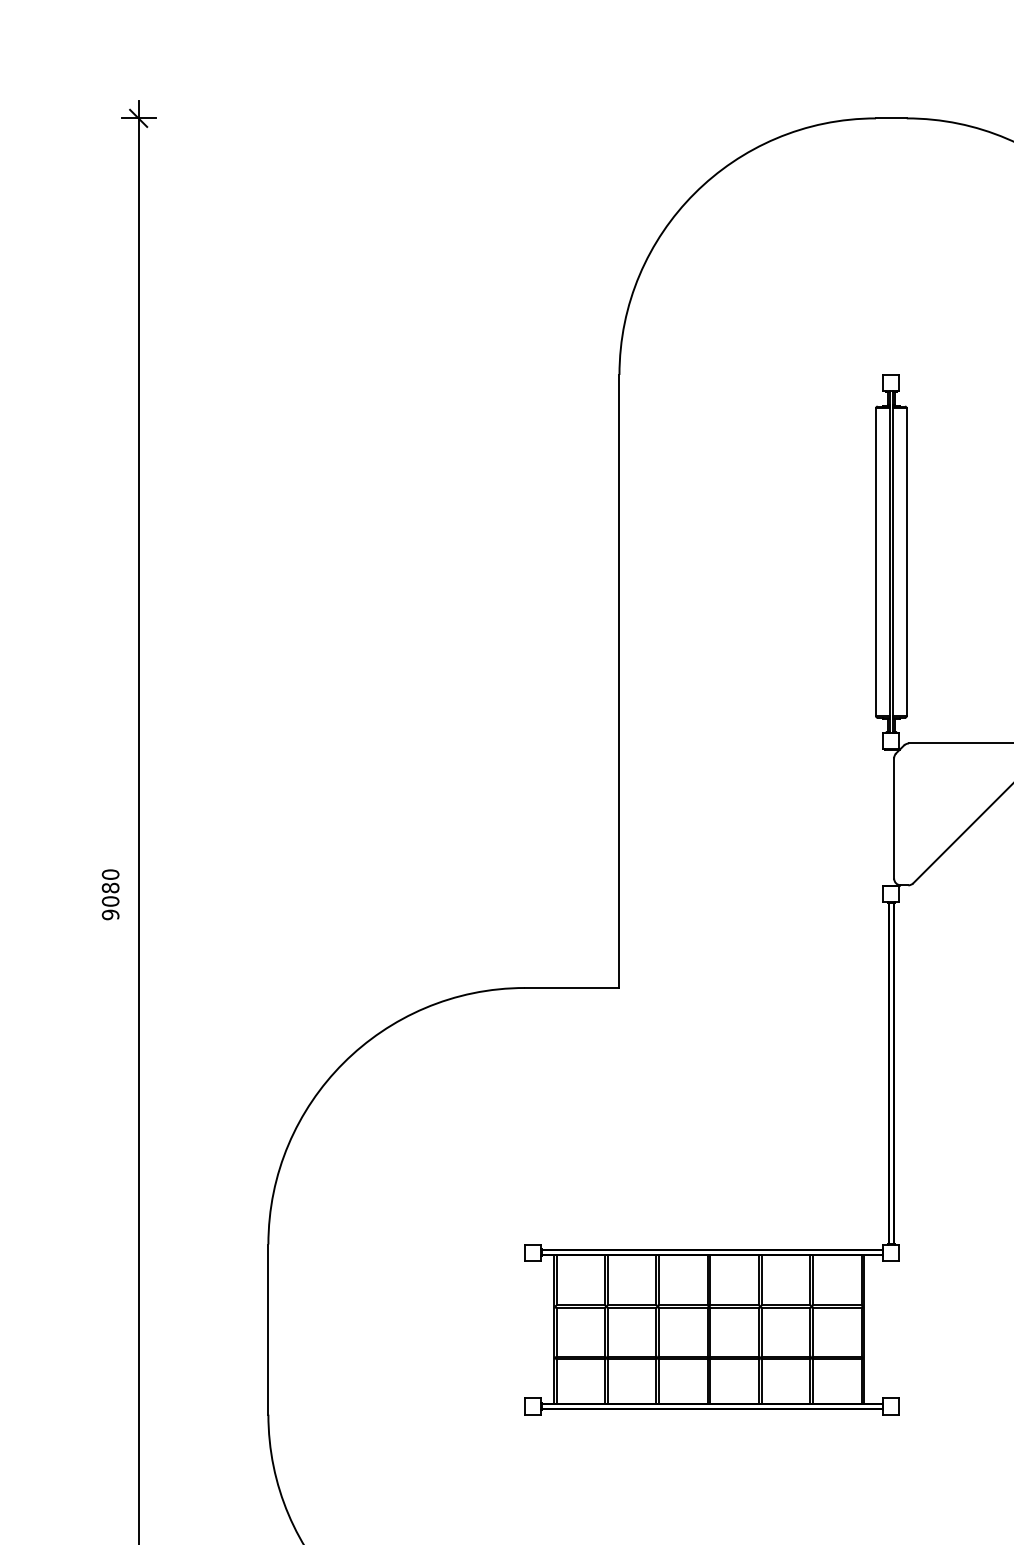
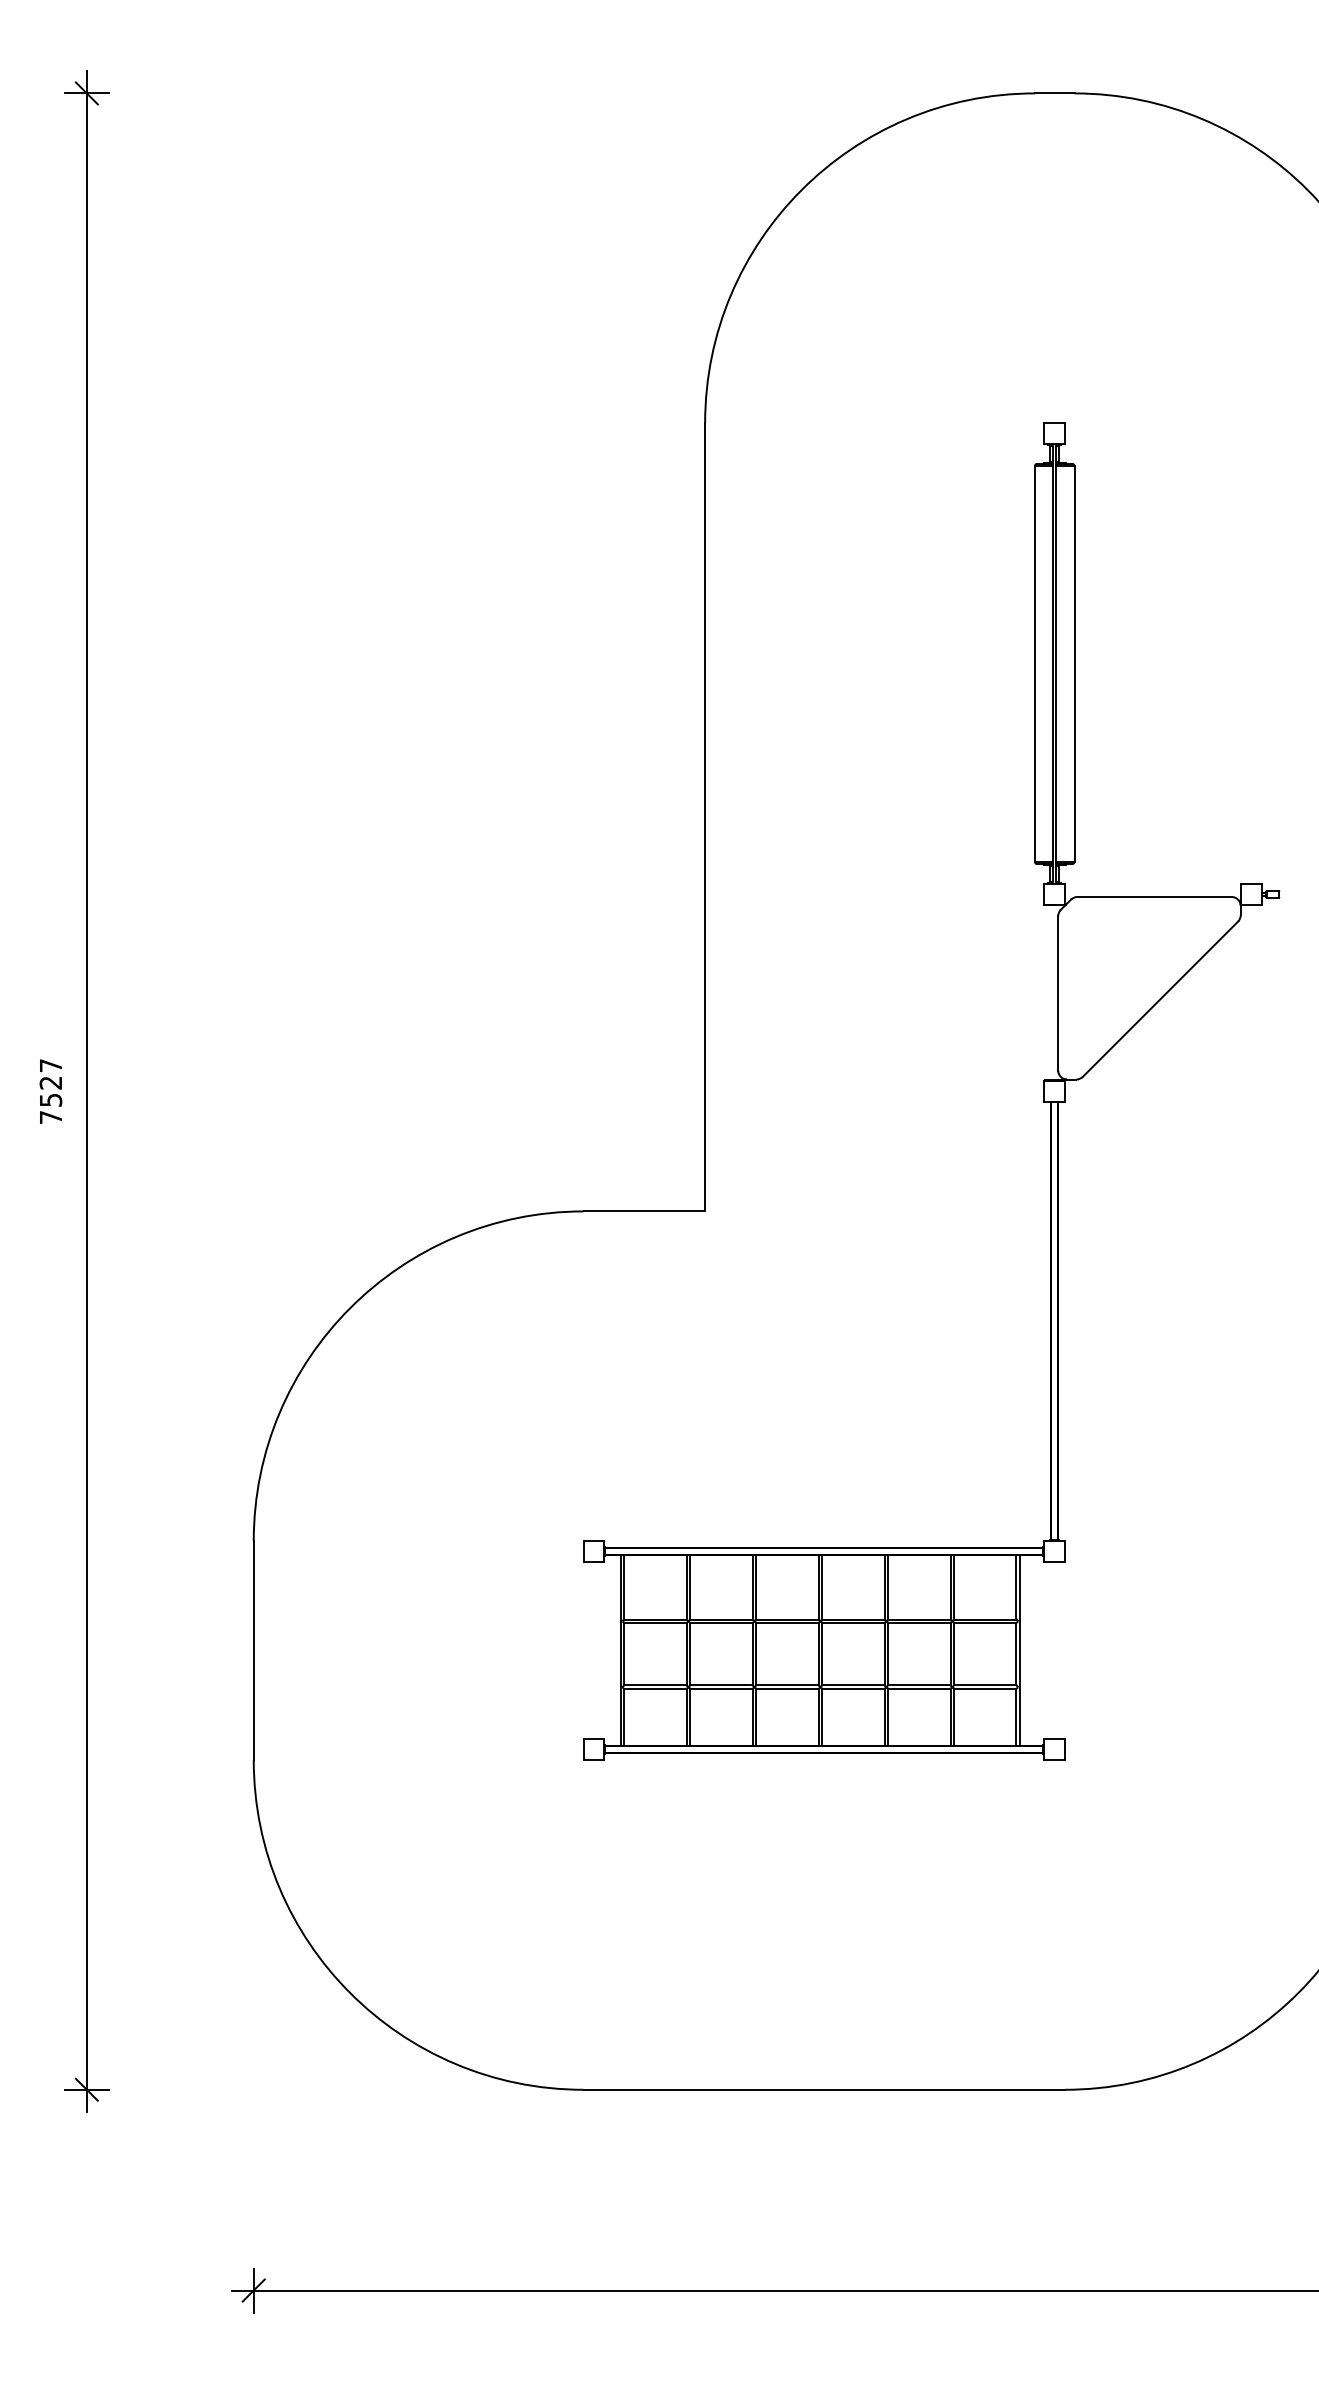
text: (110, 894) -> (50, 1091), 9080 -> 7527

